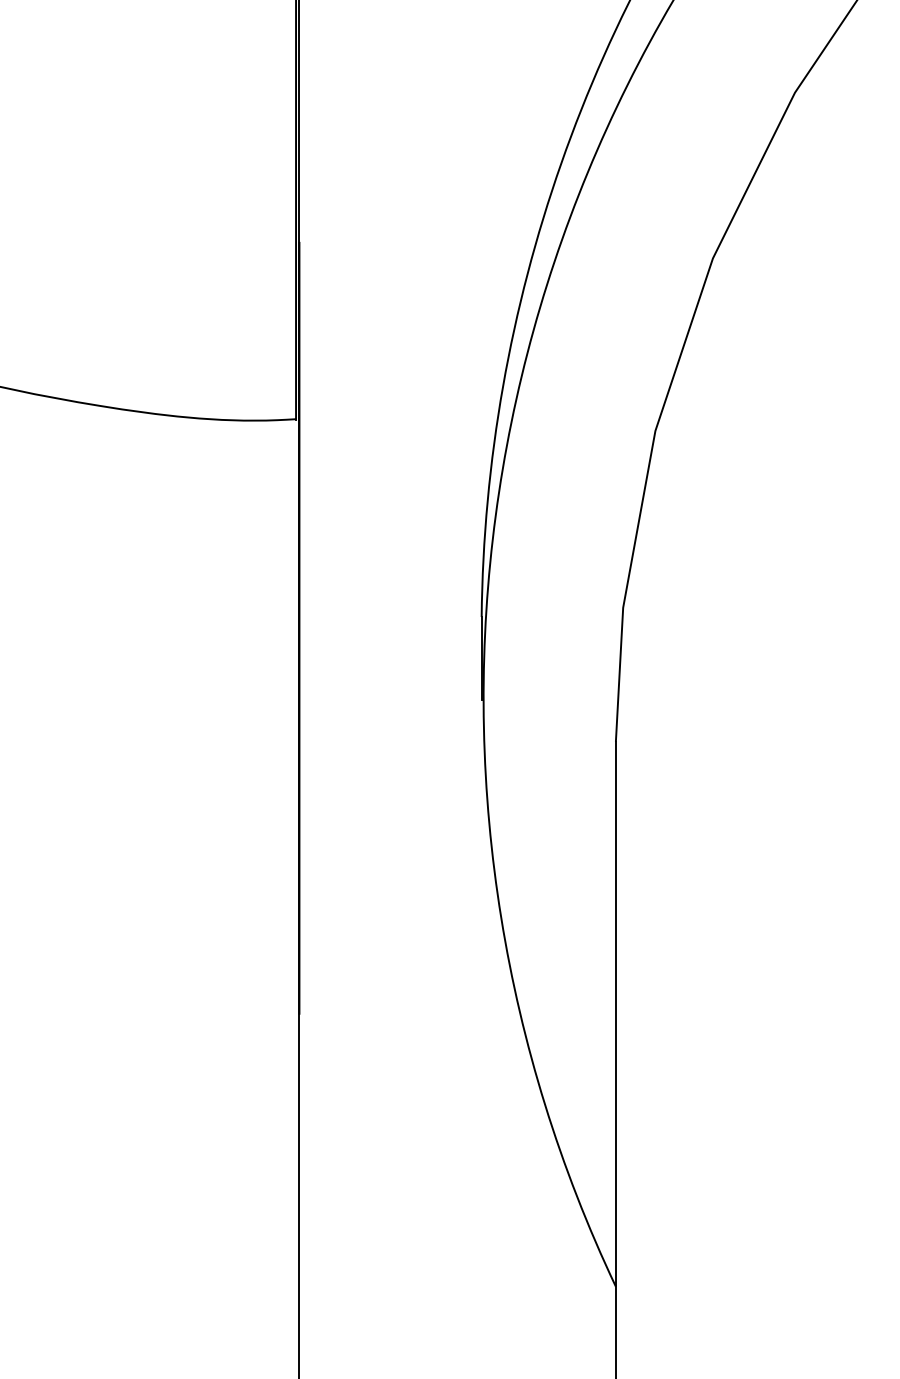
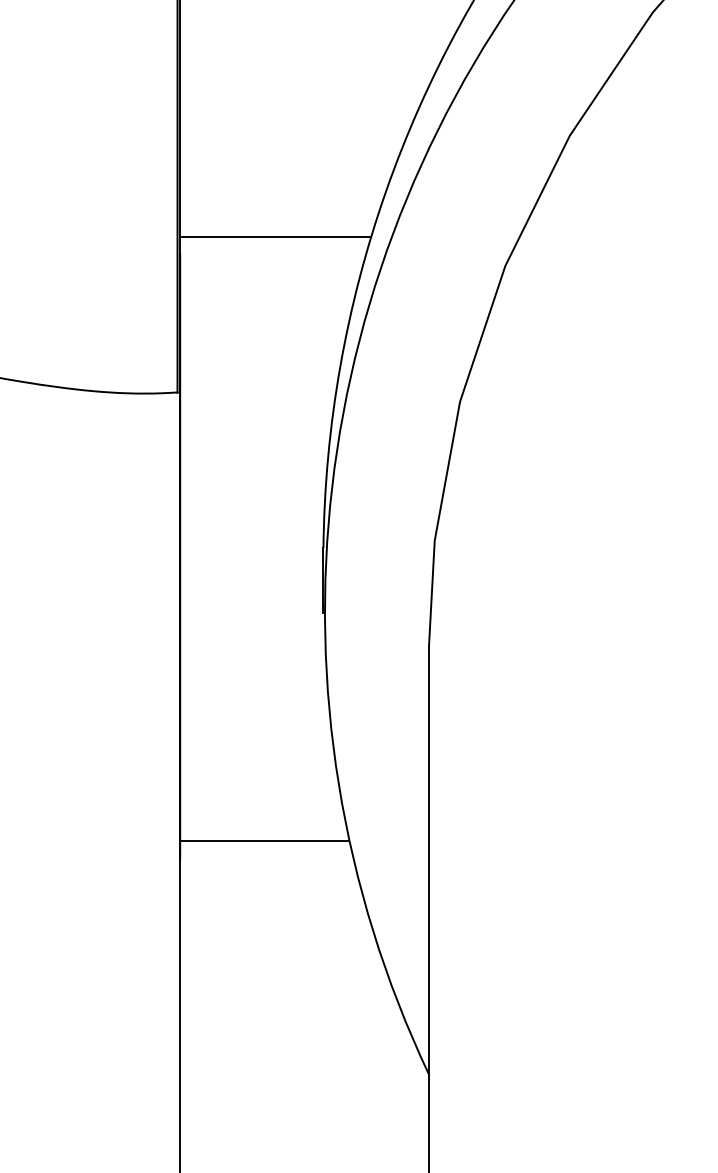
line: (420, 222) -> (275, 237), added
line: (406, 989) -> (264, 840), added

